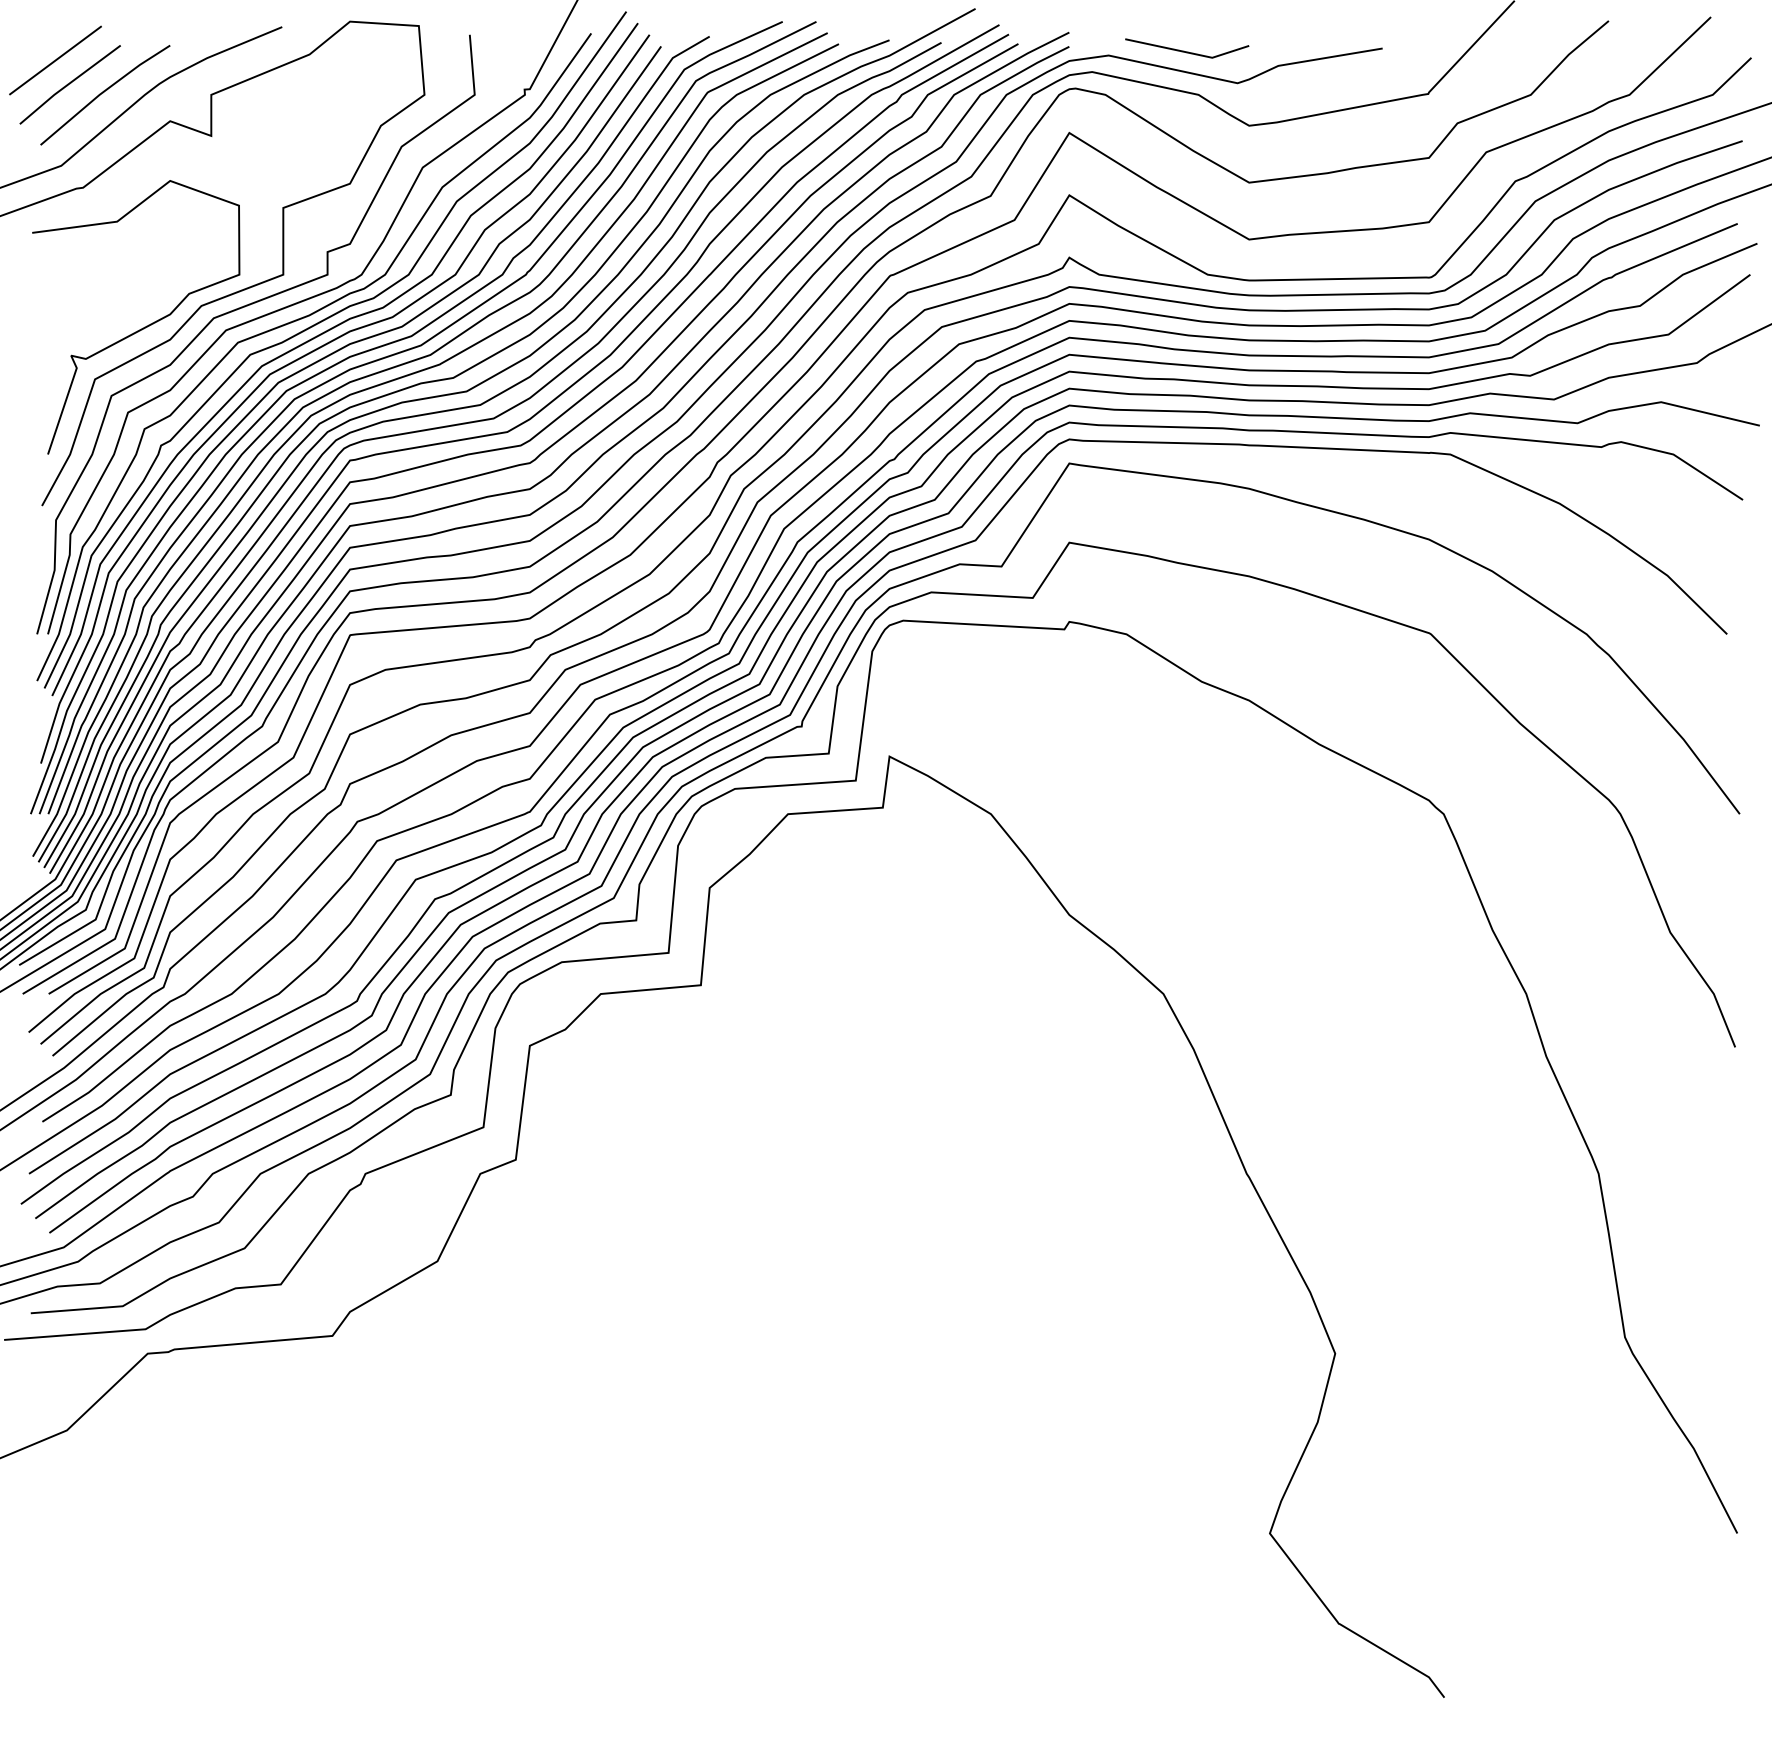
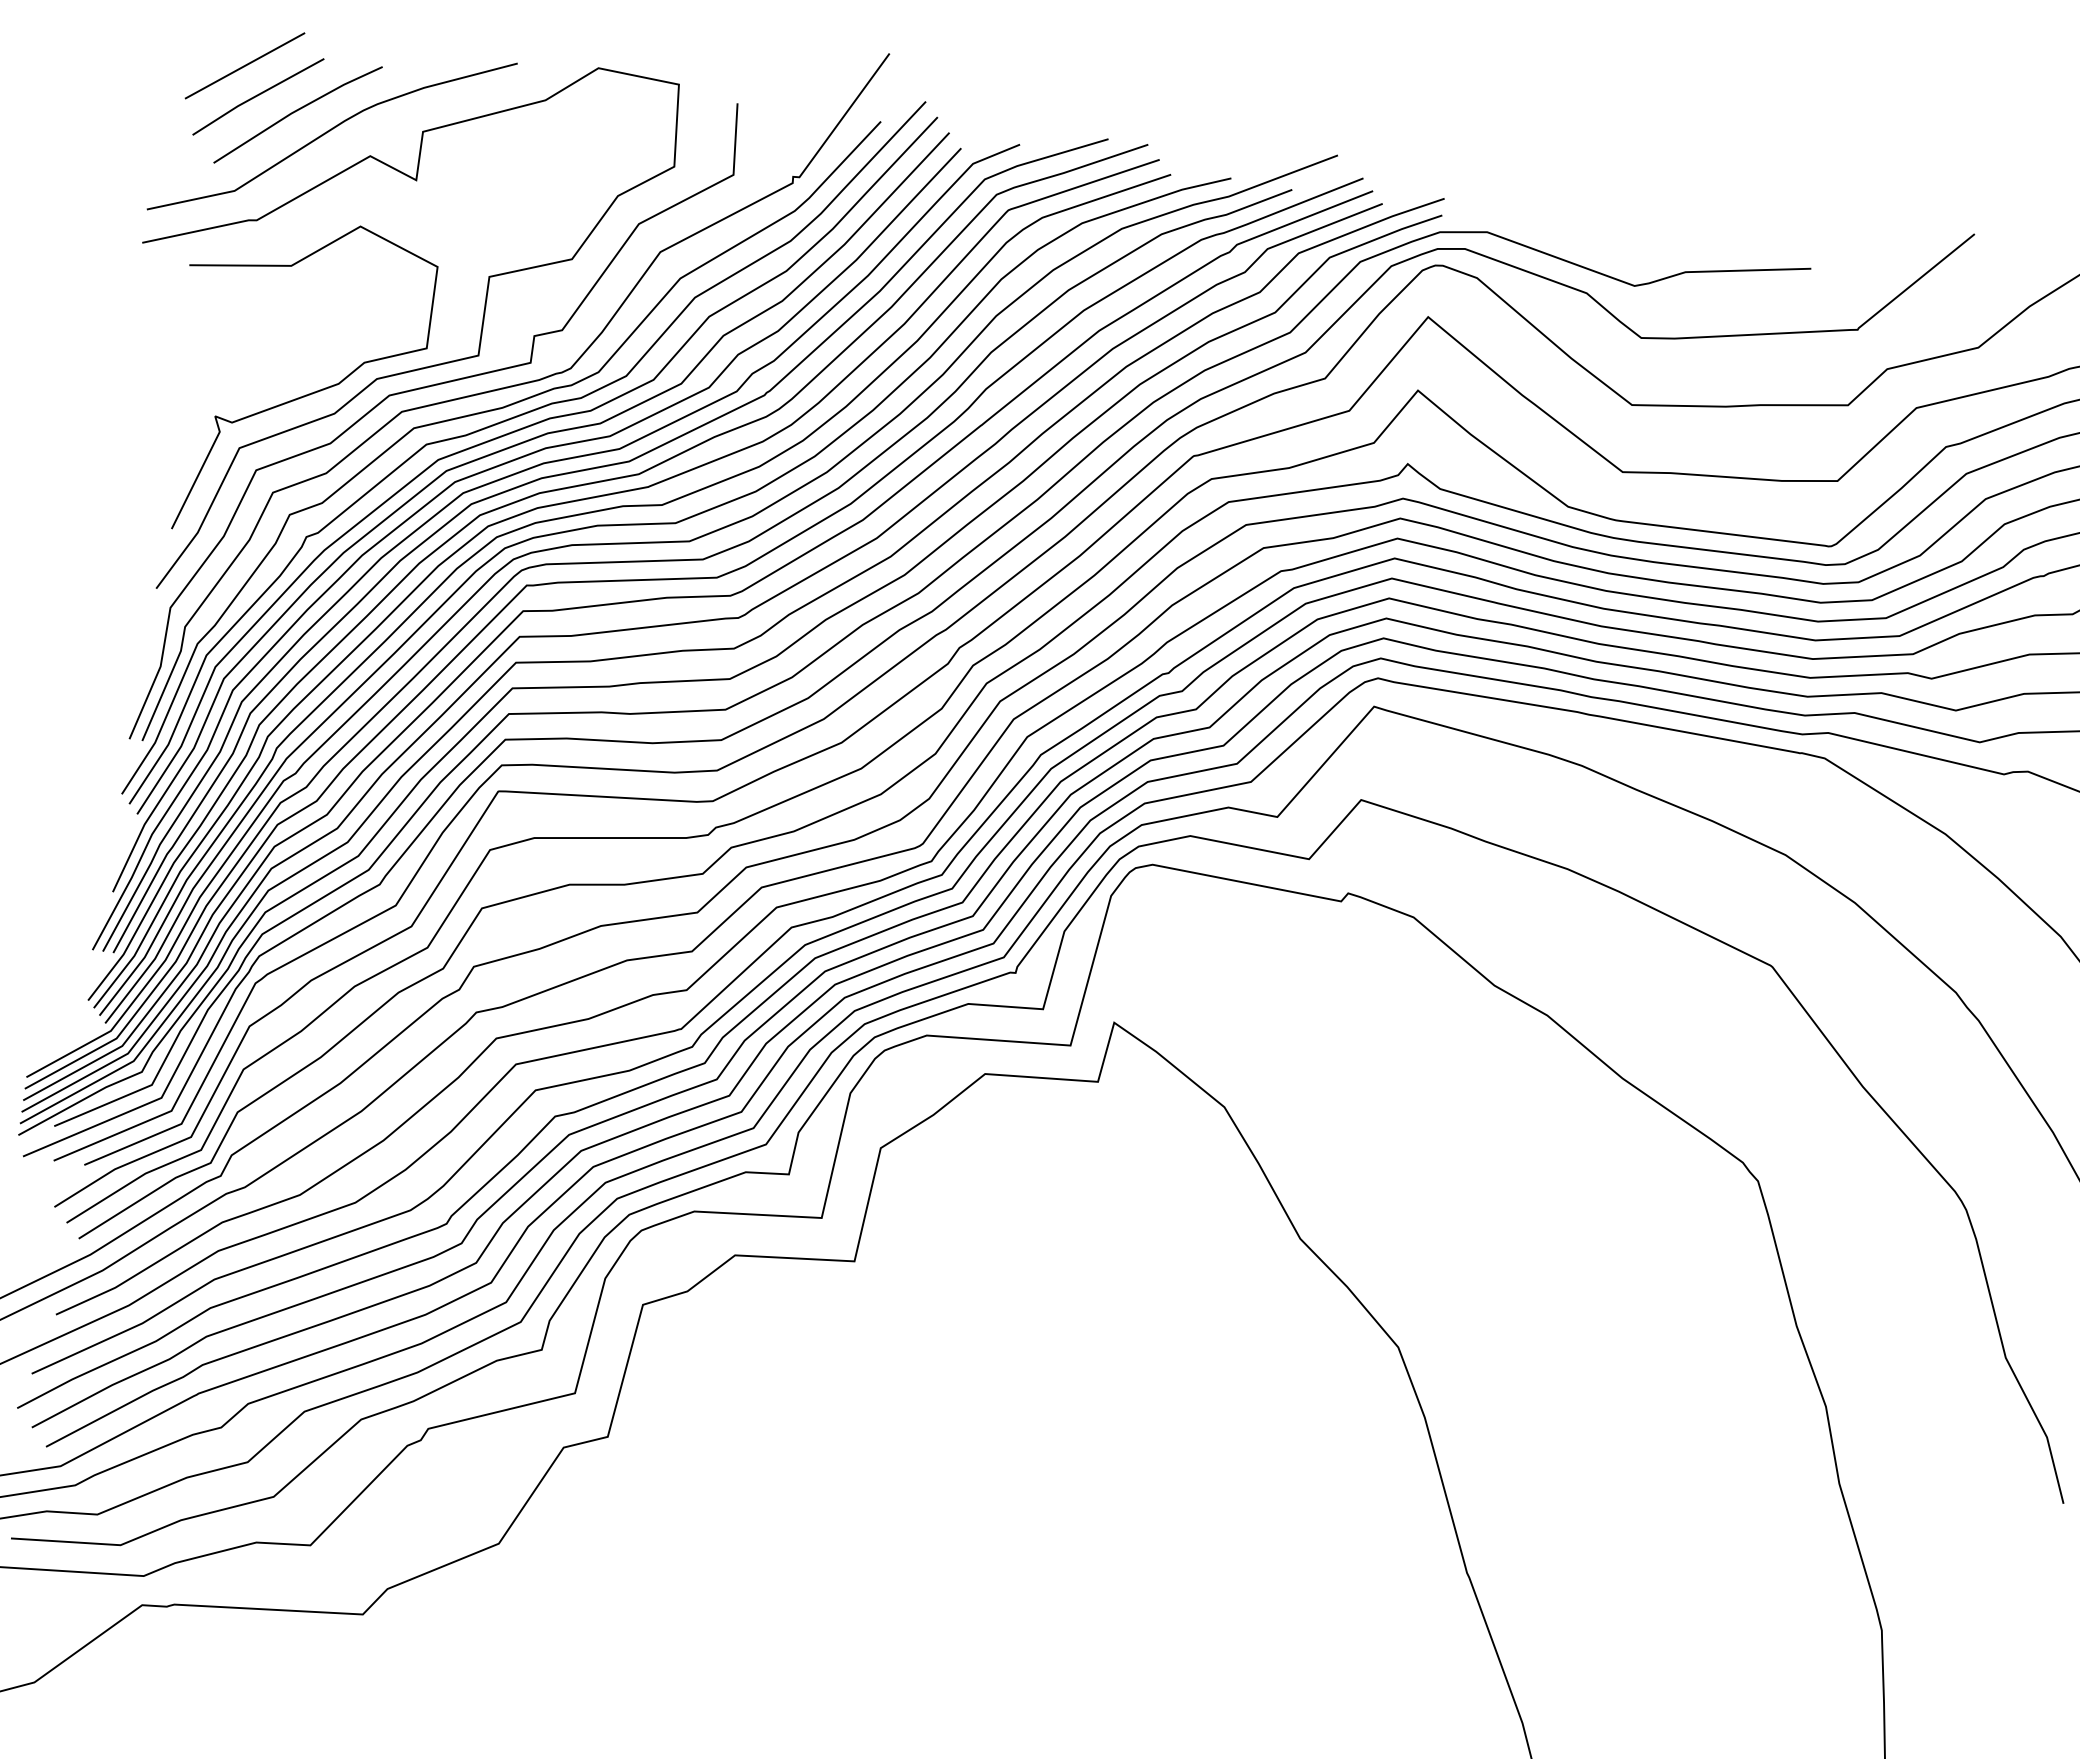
line: (1187, 51) -> (1580, 240), removed

